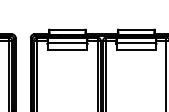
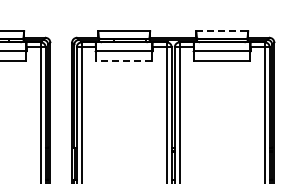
line: (136, 29) -> (222, 31), solid -> dashed
line: (66, 50) -> (123, 60), solid -> dashed

